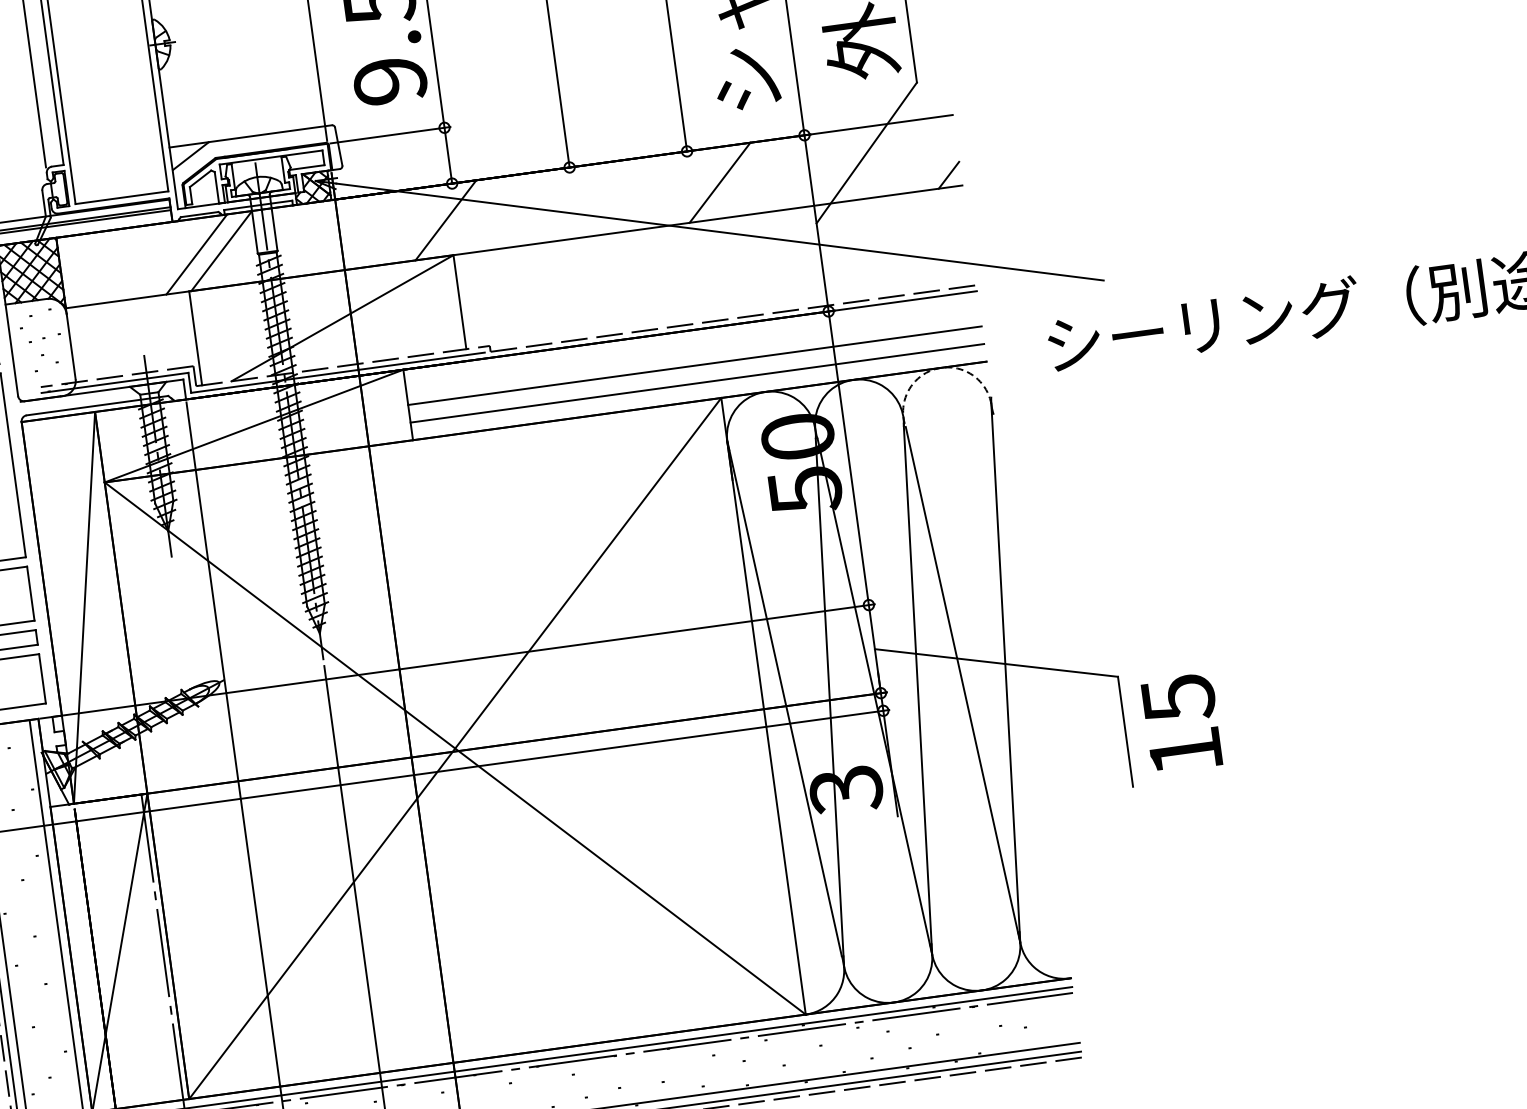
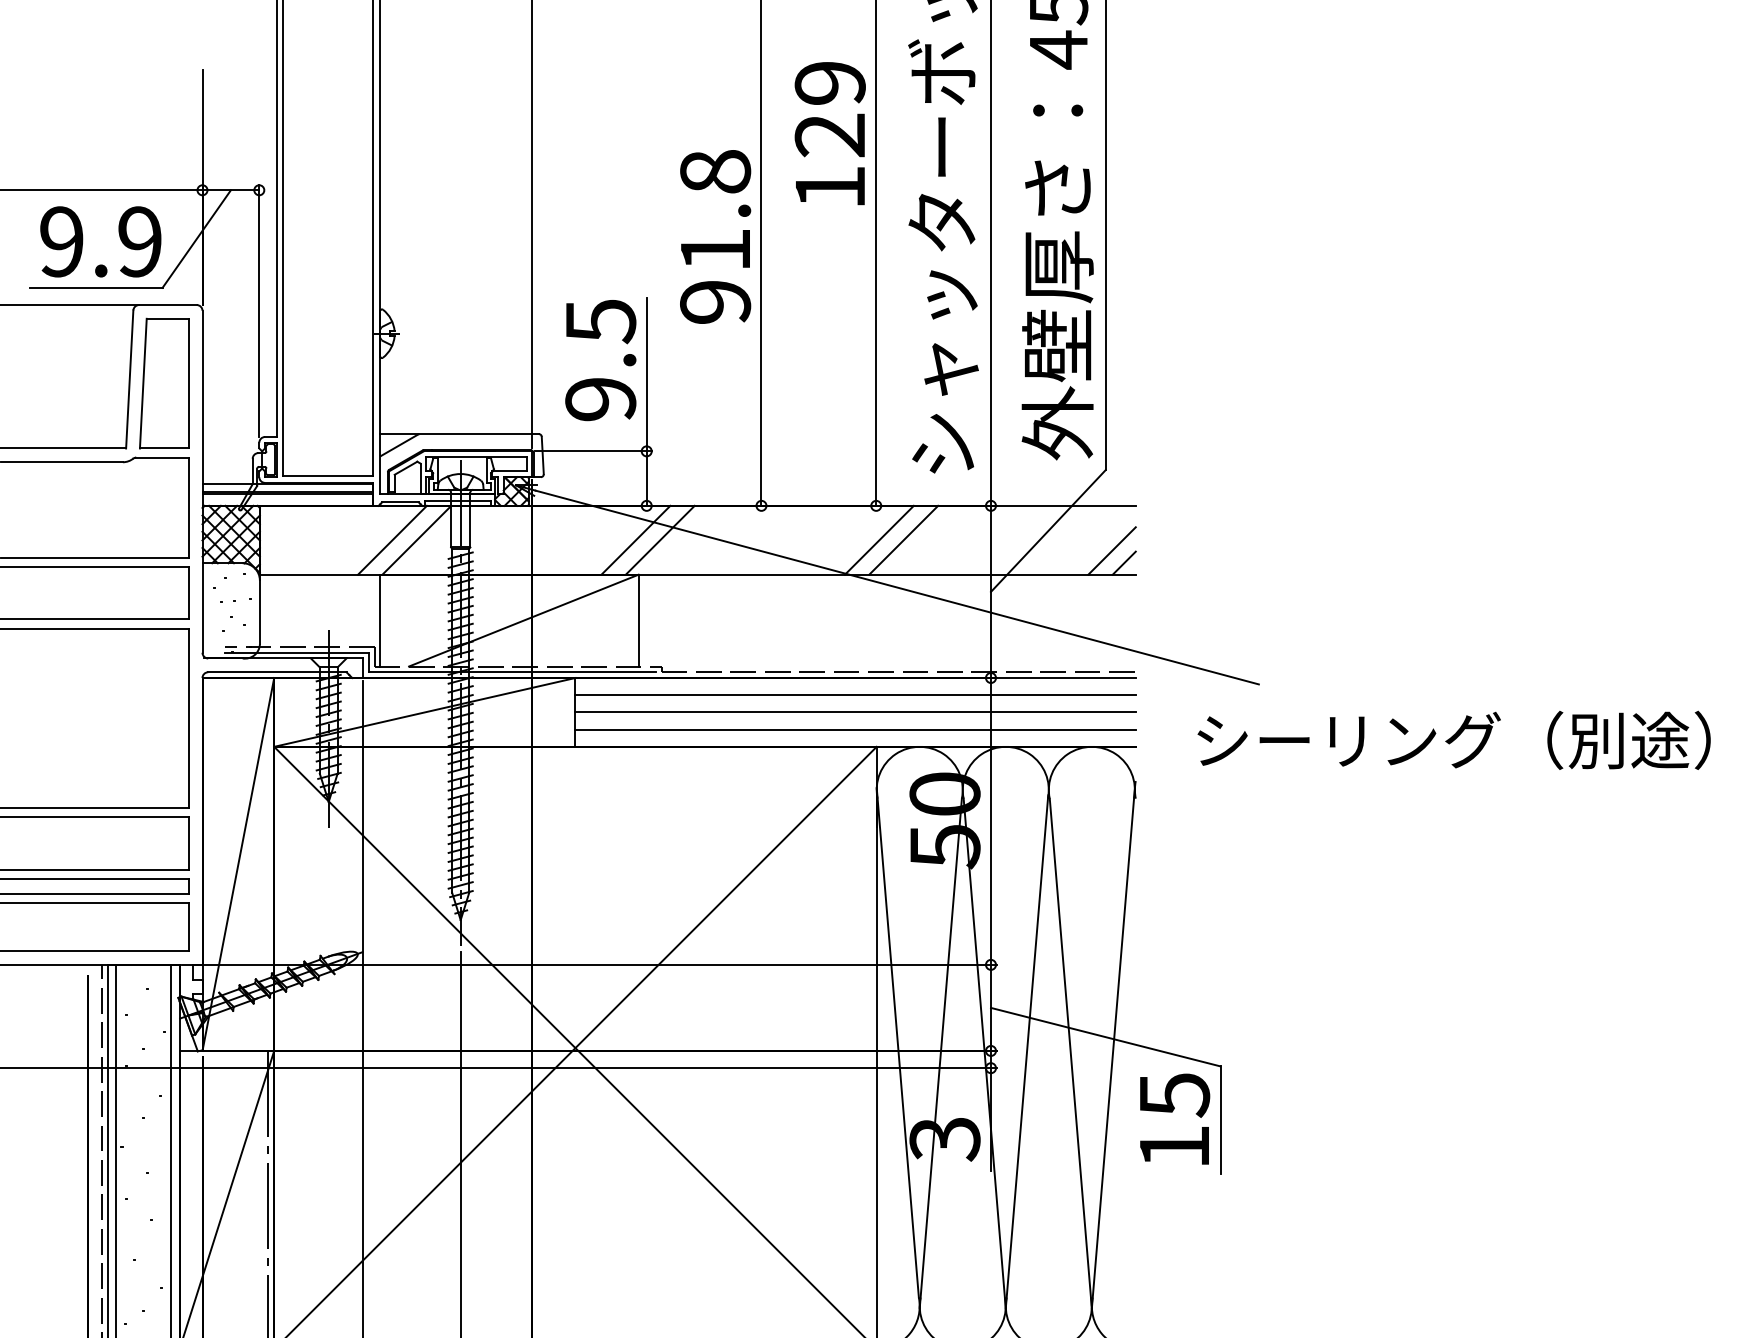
line: (934, 164) -> (1111, 550), added
line: (694, 185) -> (878, 539), added
line: (469, 216) -> (659, 539), added
line: (692, 348) -> (855, 695), added
arc: (941, 367) -> (1091, 746), dashed -> solid
text: (1182, 722) -> (1175, 1118), moved

